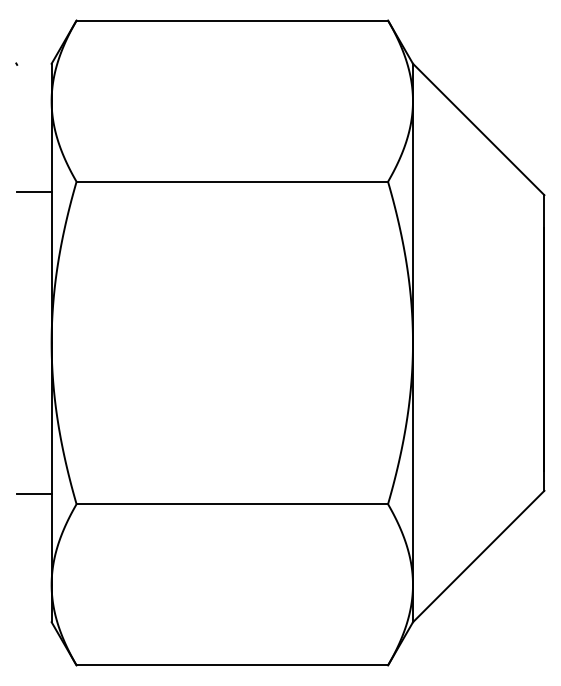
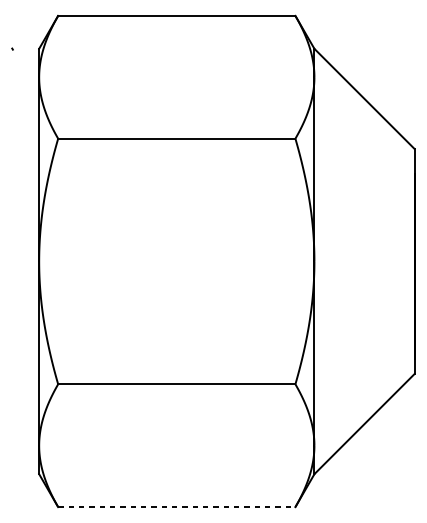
line: (33, 191) -> (25, 146), removed
line: (33, 494) -> (25, 376), removed
line: (232, 665) -> (176, 507), solid -> dashed

